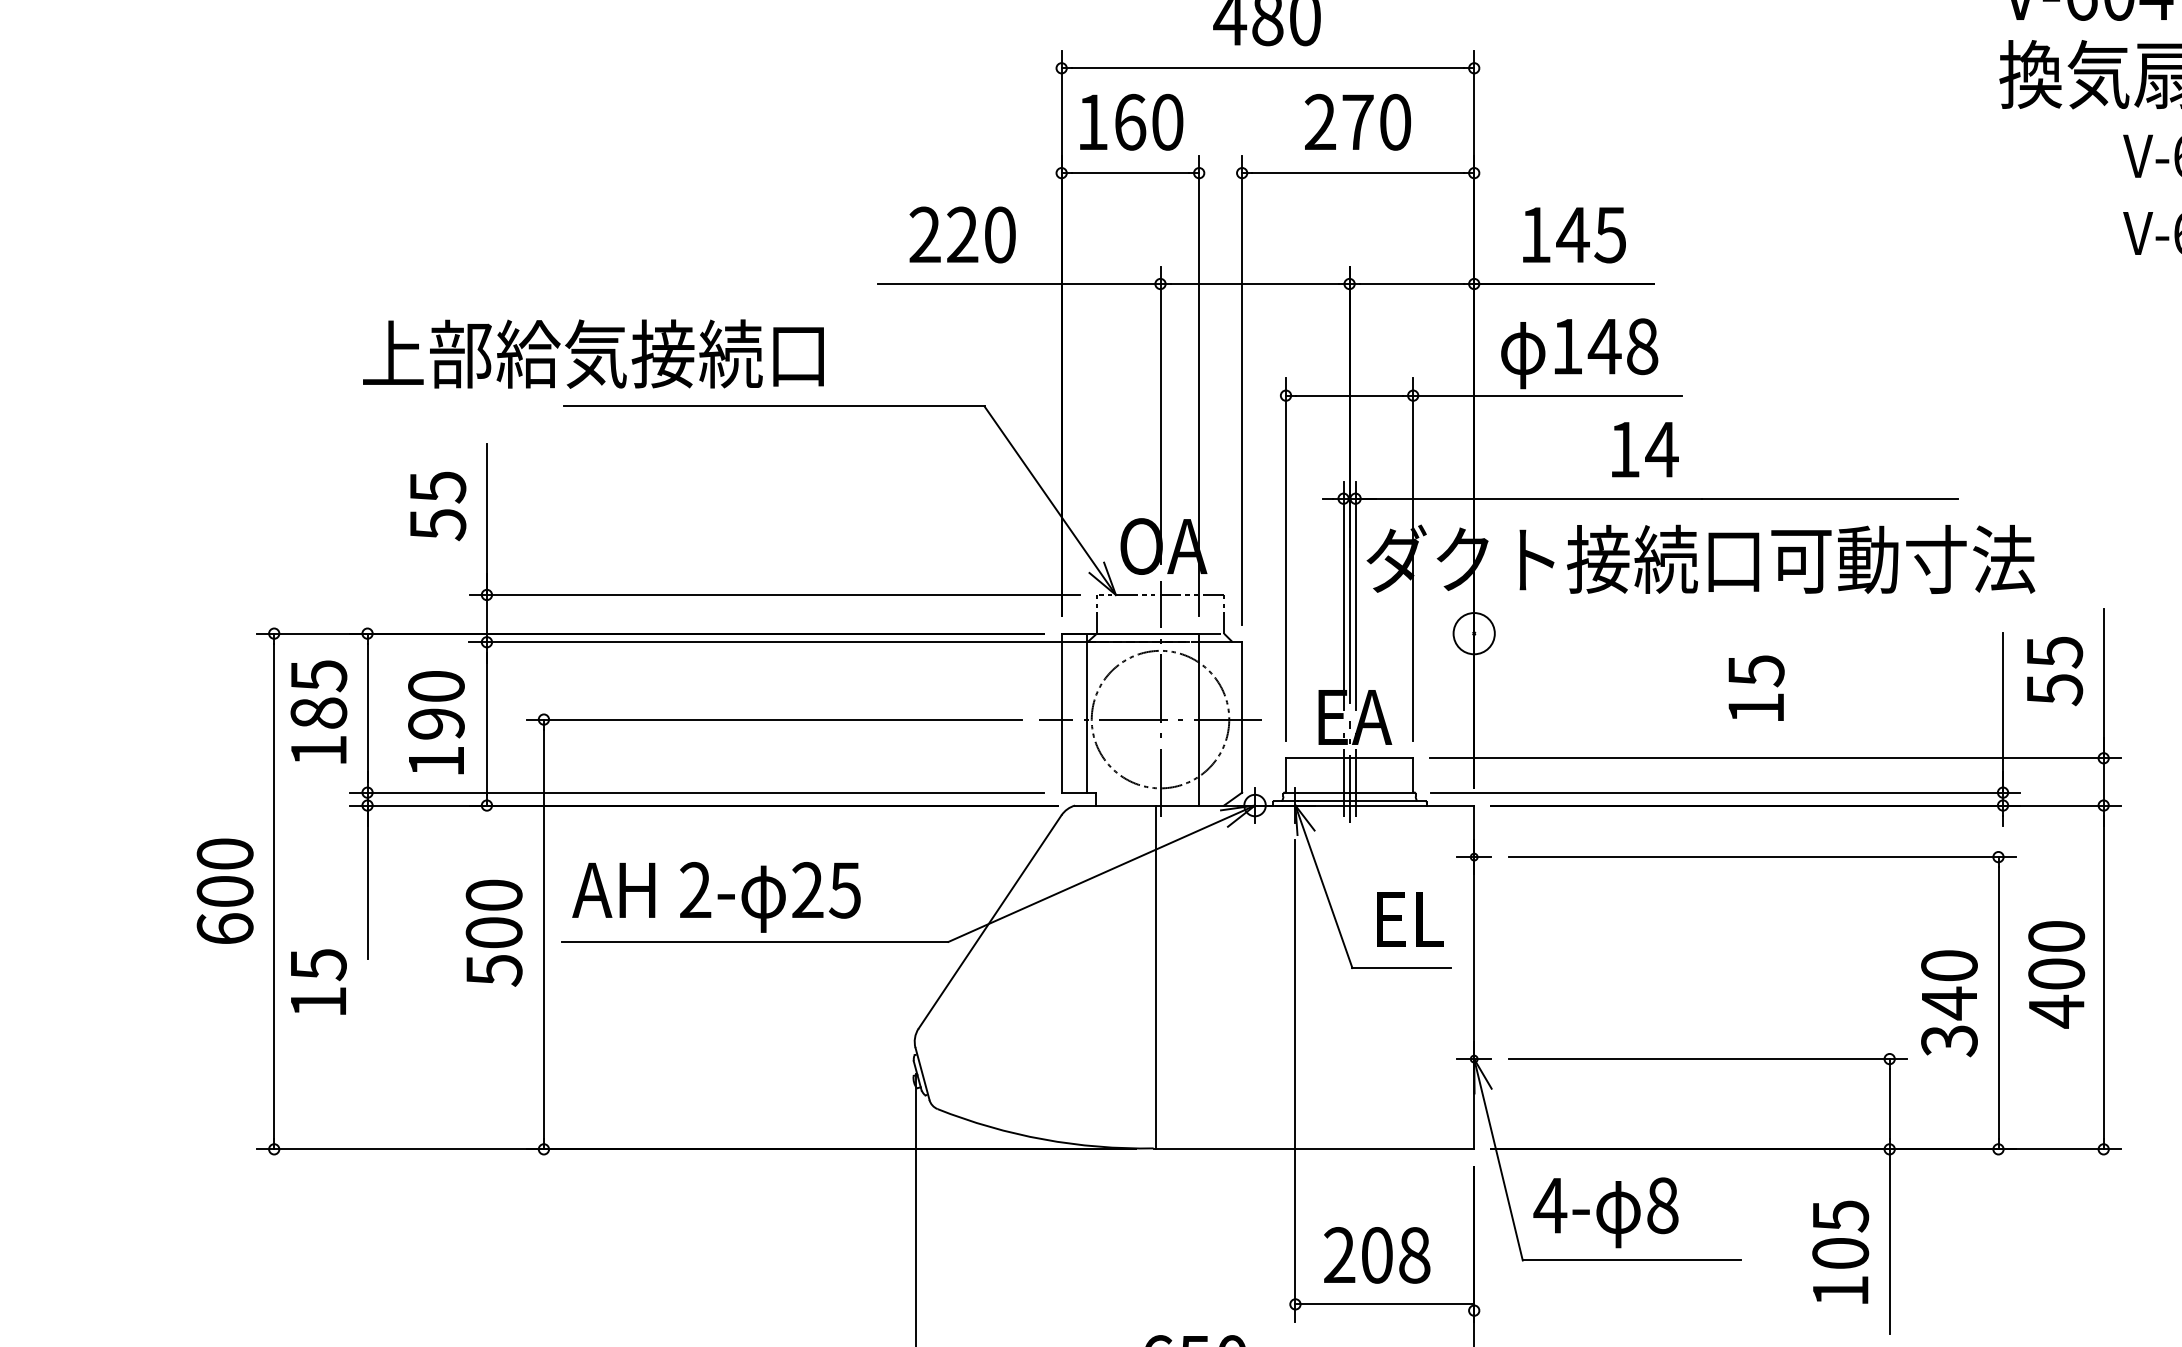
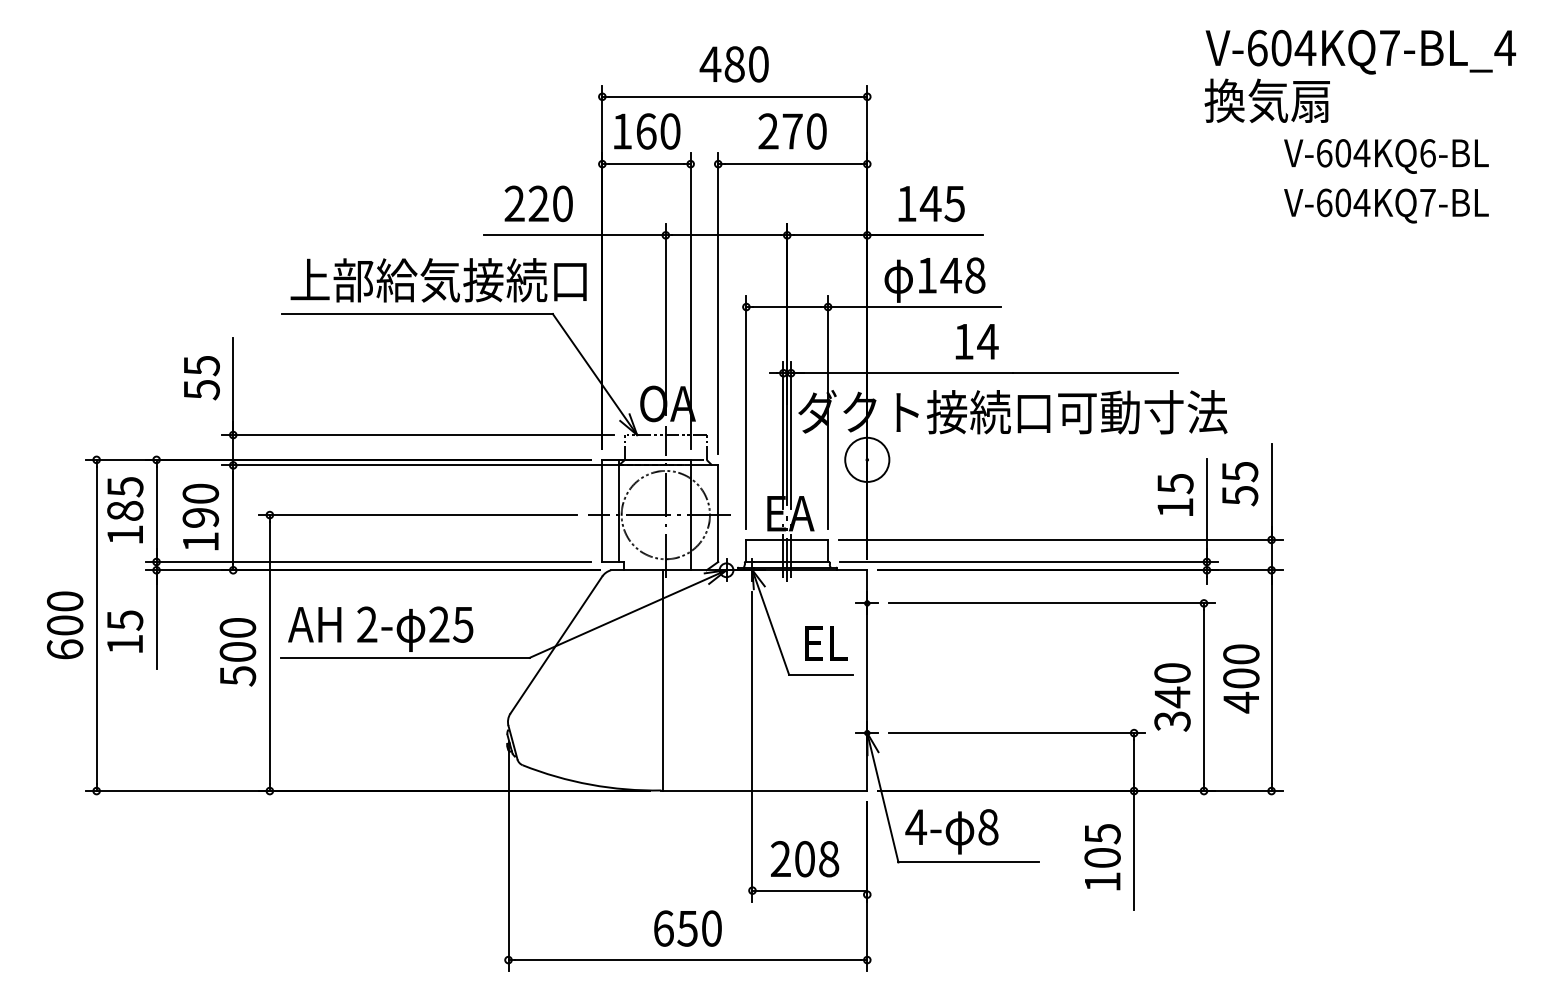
text: (593, 354) -> (438, 280), moved
circle: (1474, 633) -> (867, 459), size x1.67
text: (1756, 687) -> (1175, 494), moved
text: (319, 981) -> (125, 631), moved

